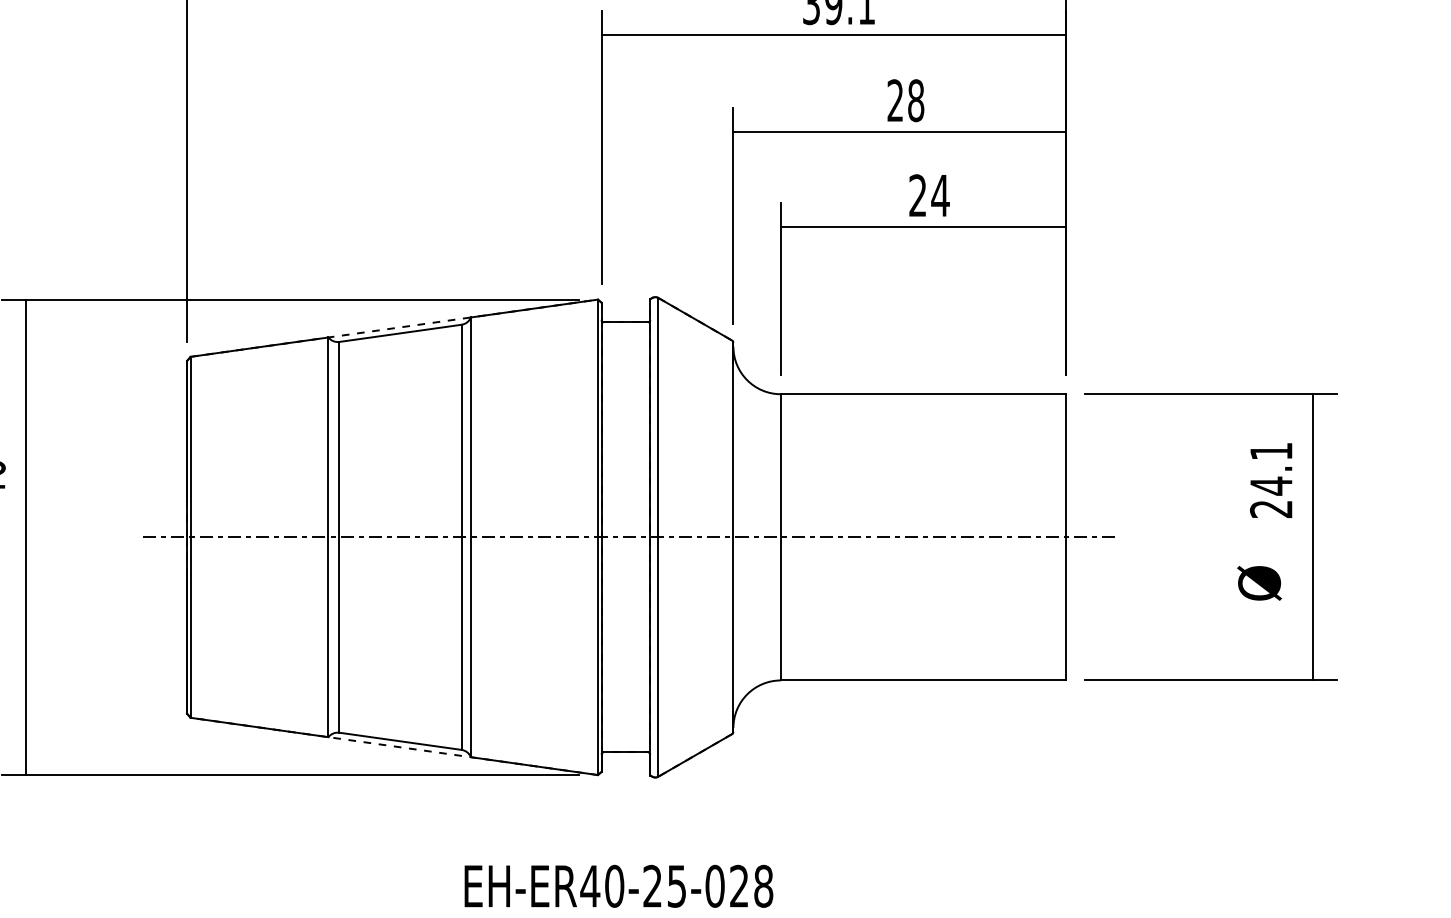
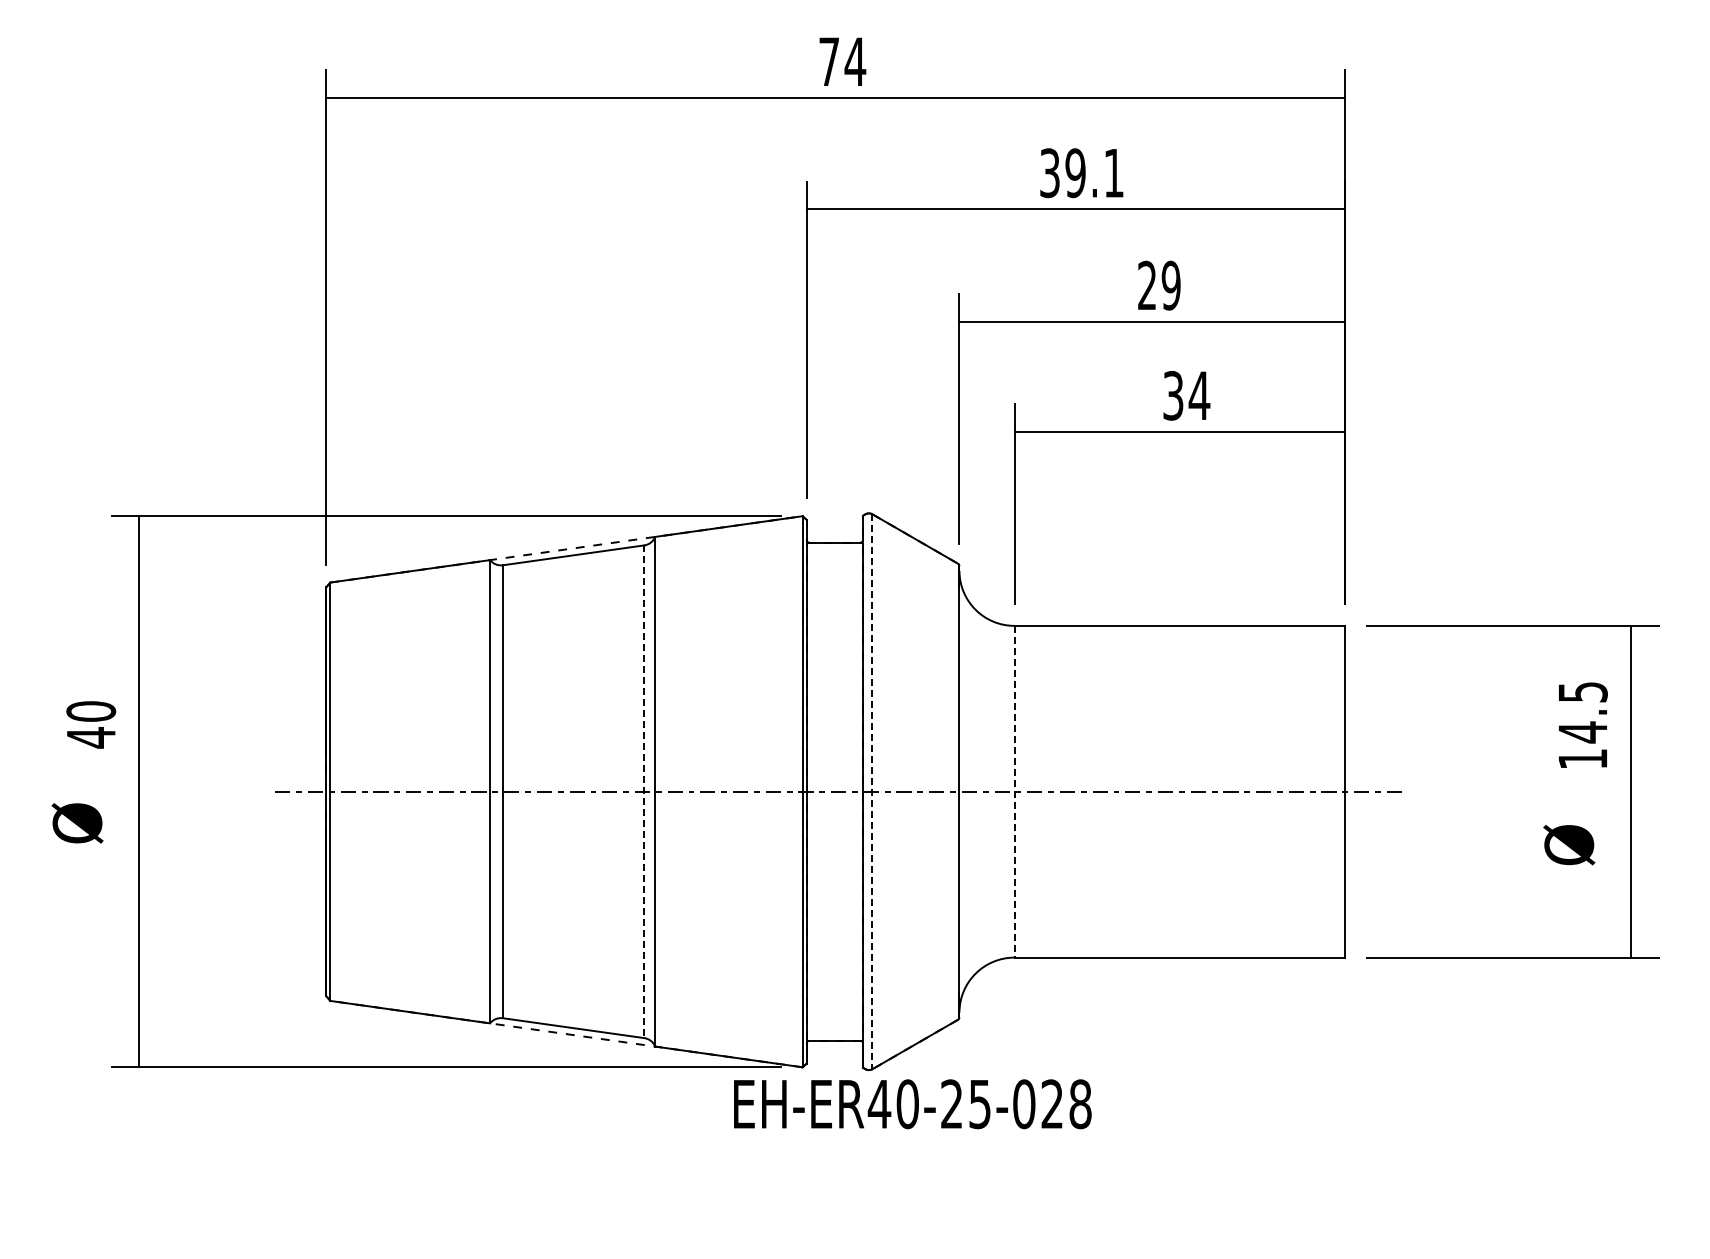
text: (915, 100) -> (1170, 285), 28 -> 29
text: (918, 195) -> (1173, 395), 24 -> 34
text: (1270, 480) -> (1582, 725), 24.1 -> 14.5
line: (461, 537) -> (644, 792), solid -> dashed
line: (658, 537) -> (872, 792), solid -> dashed
line: (780, 537) -> (1014, 791), solid -> dashed
text: (618, 886) -> (912, 1104), moved

